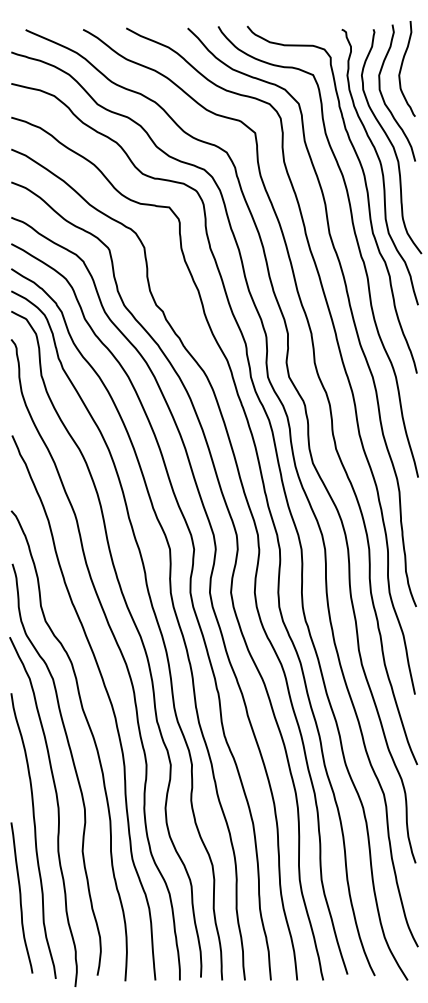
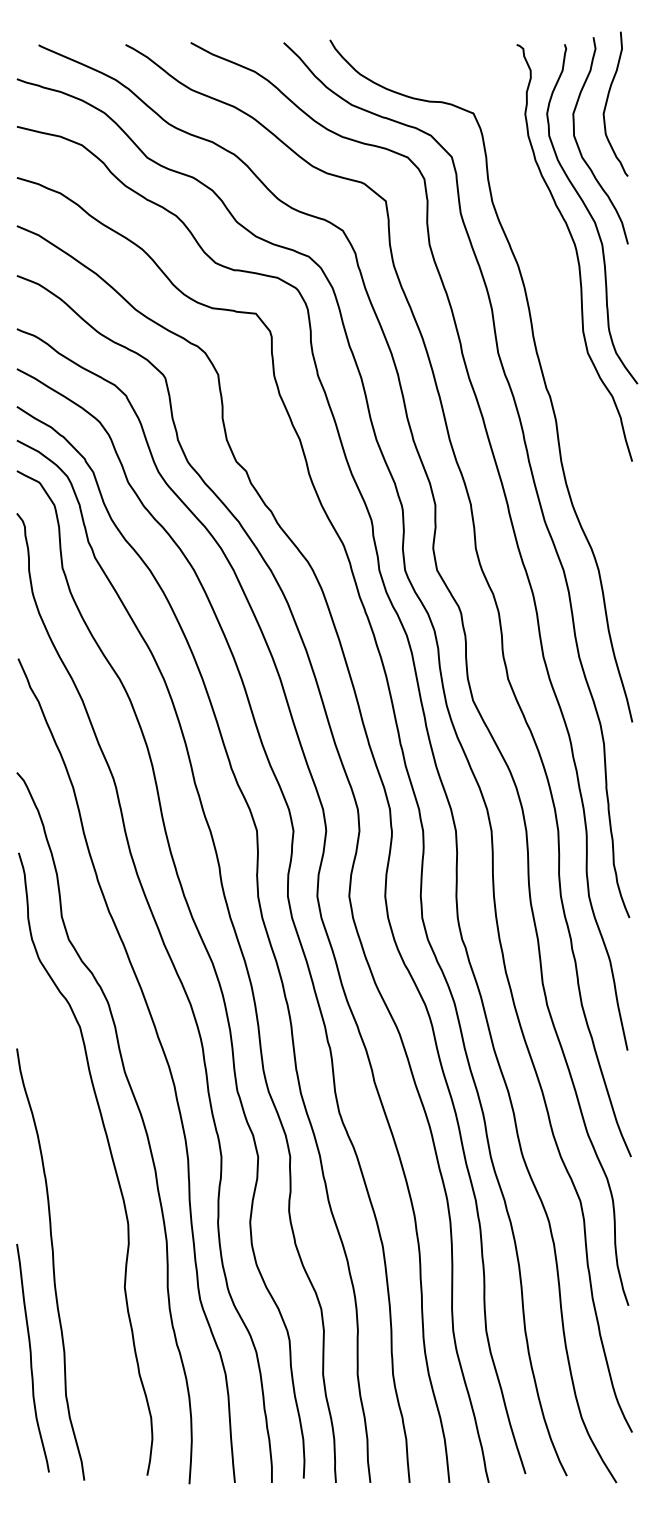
curve: (366, 193) -> (554, 292), removed
curve: (57, 811) -> (86, 1227), removed

